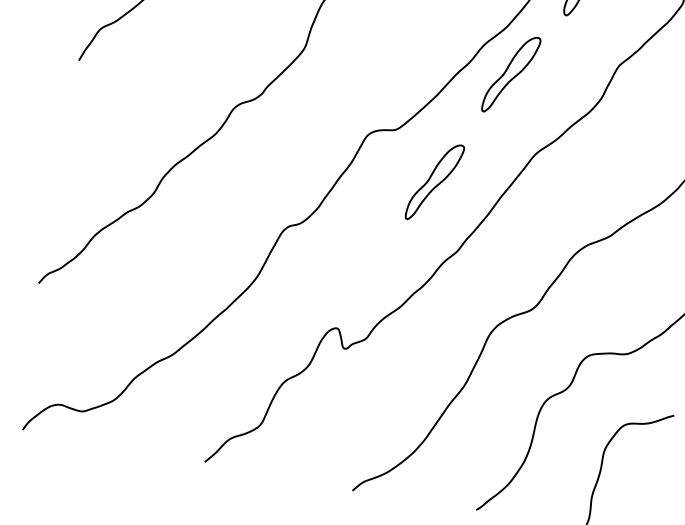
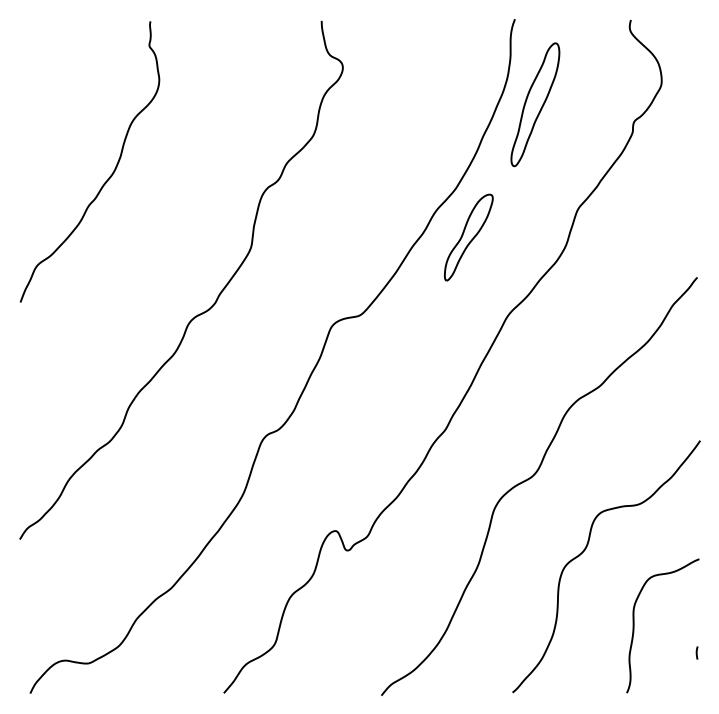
part: (434, 182) -> (409, 362), removed
curve: (655, 503) -> (696, 652), added

